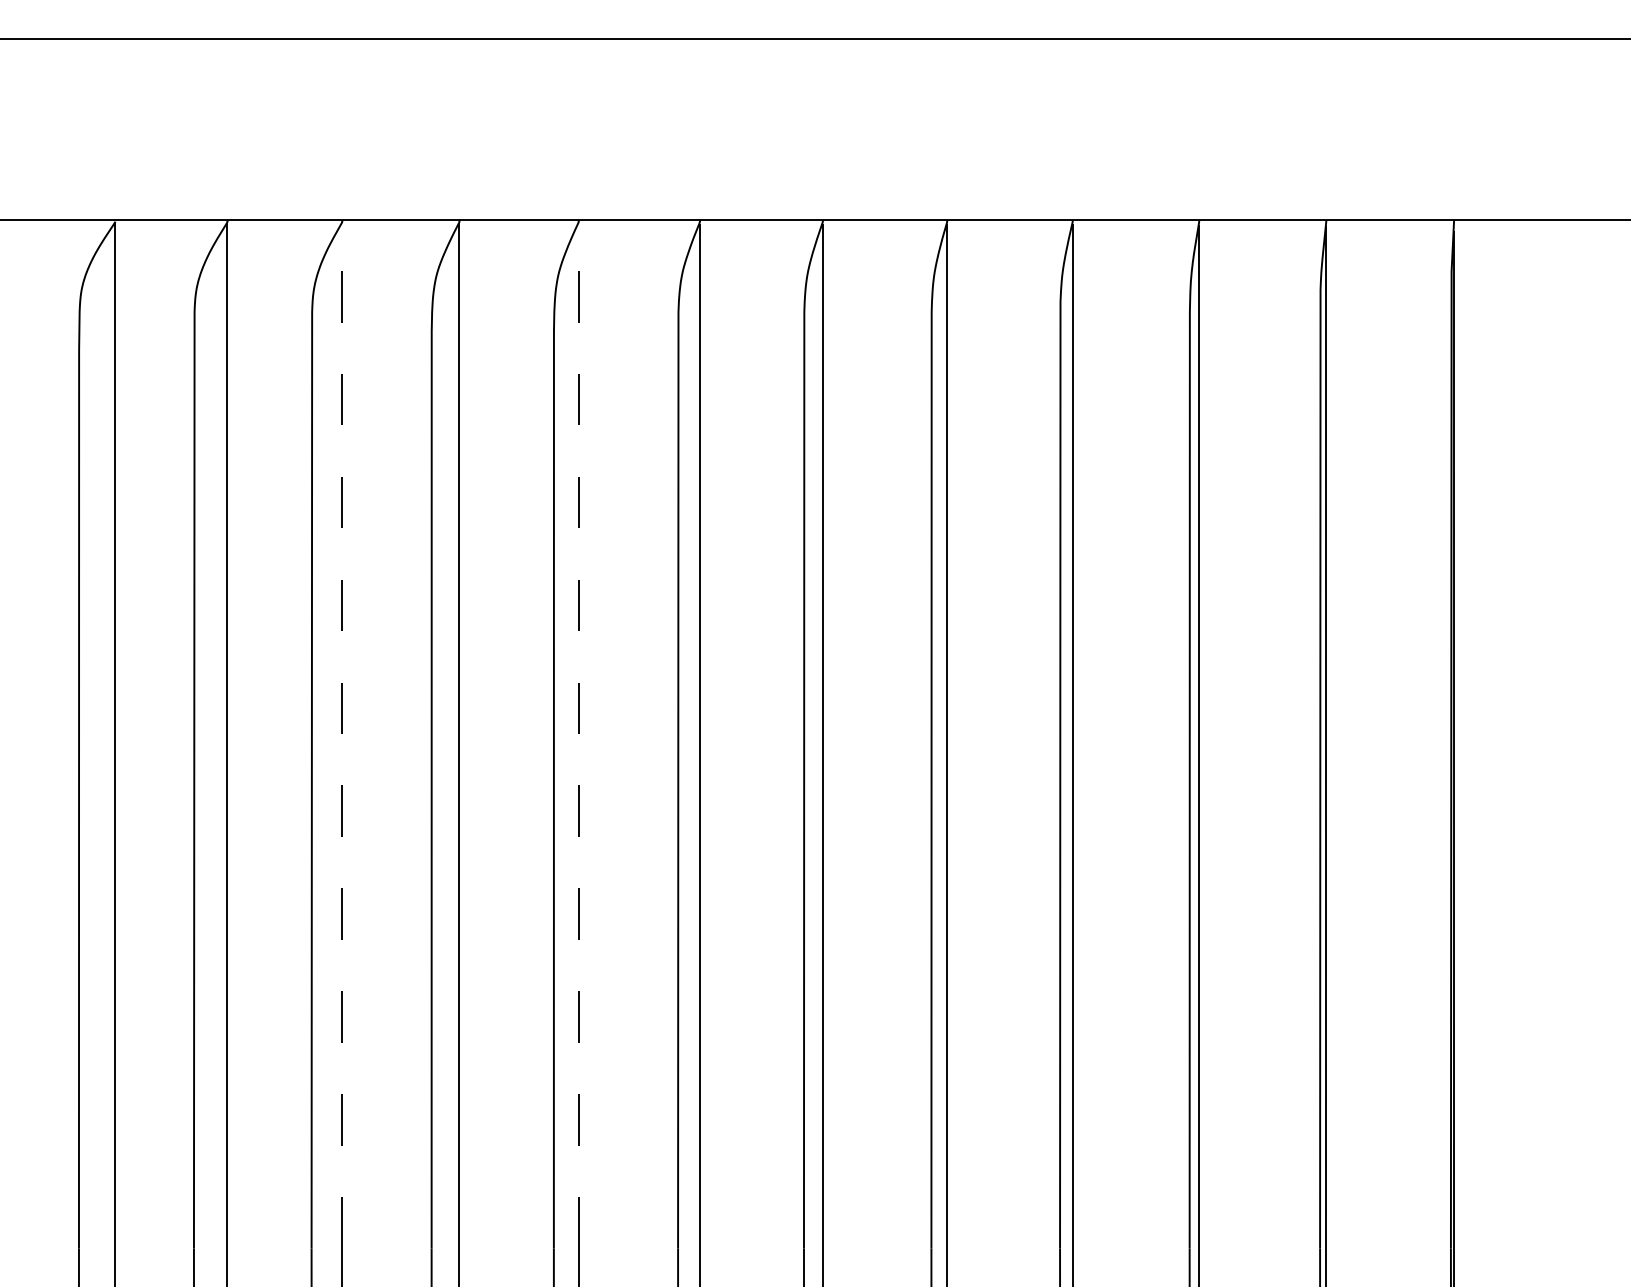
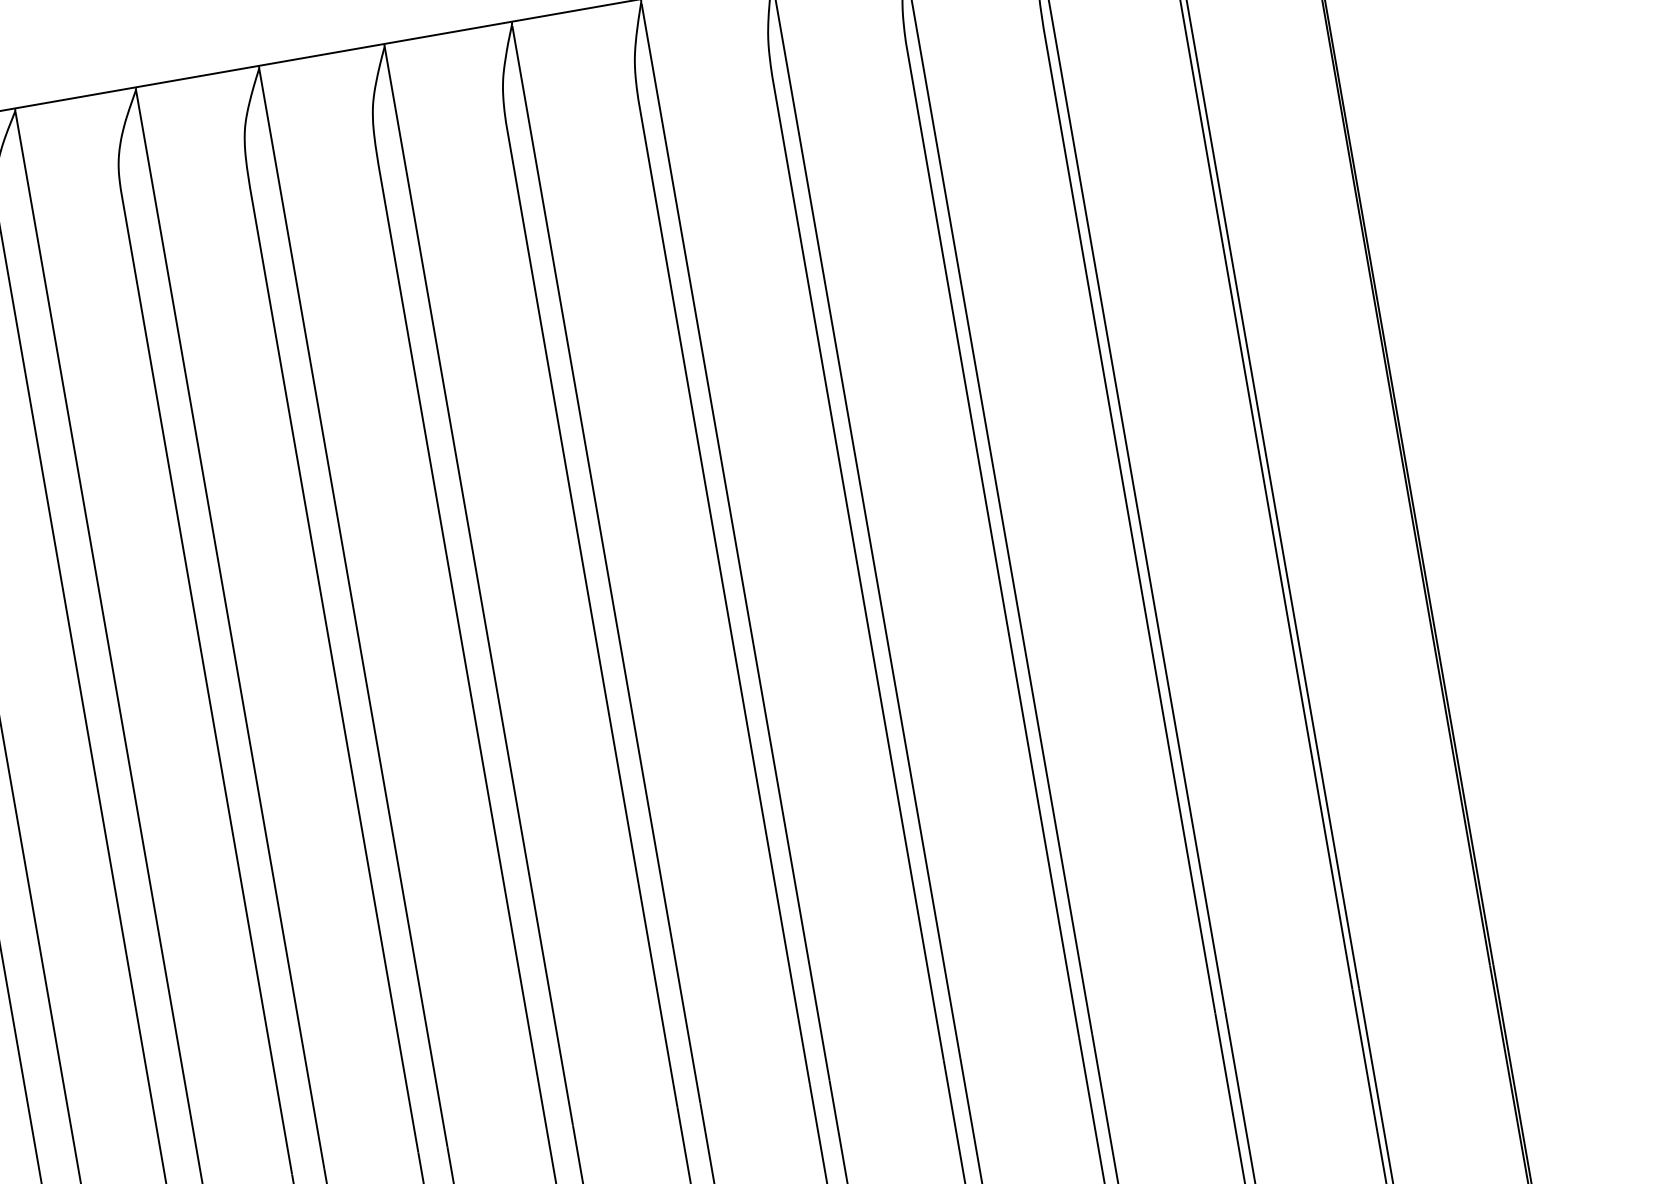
line: (342, 735) -> (230, 629), dashed -> solid
line: (578, 735) -> (478, 586), dashed -> solid

